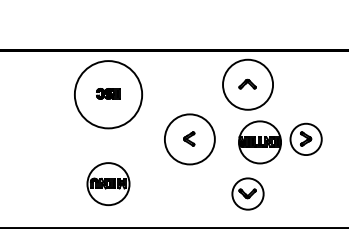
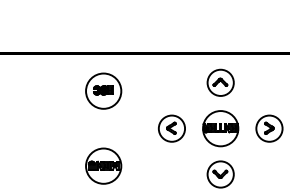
circle: (247, 84) -> (220, 82), size x0.62
circle: (108, 94) -> (103, 91), size x0.62
circle: (189, 139) -> (171, 128), size x0.62
part: (259, 142) -> (220, 128), moved

